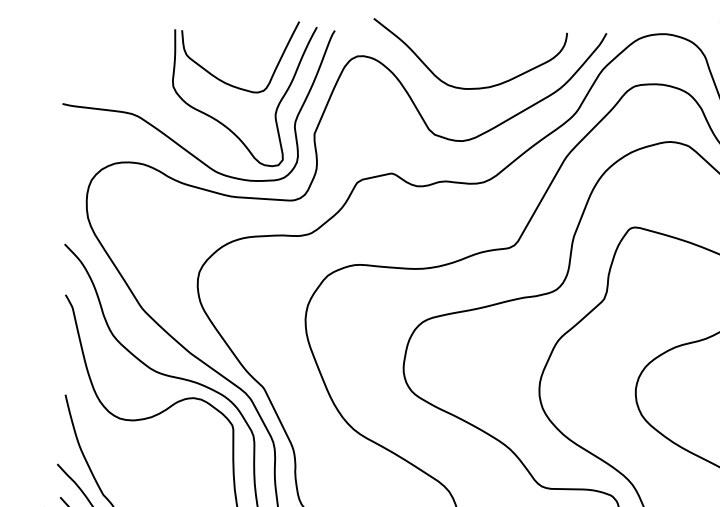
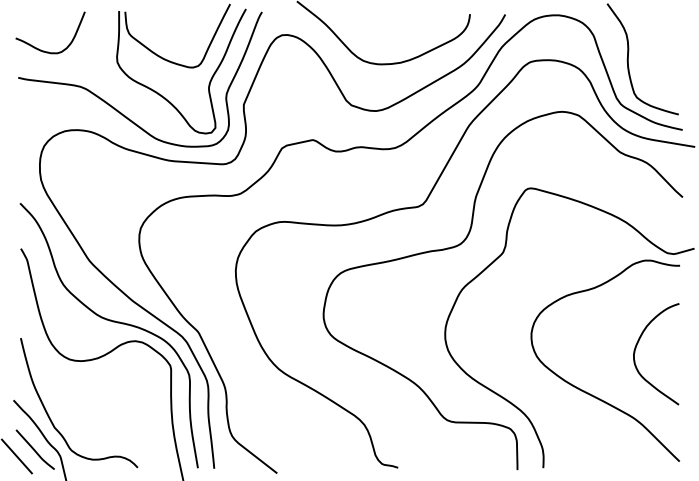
curve: (91, 73) -> (44, 50), added

